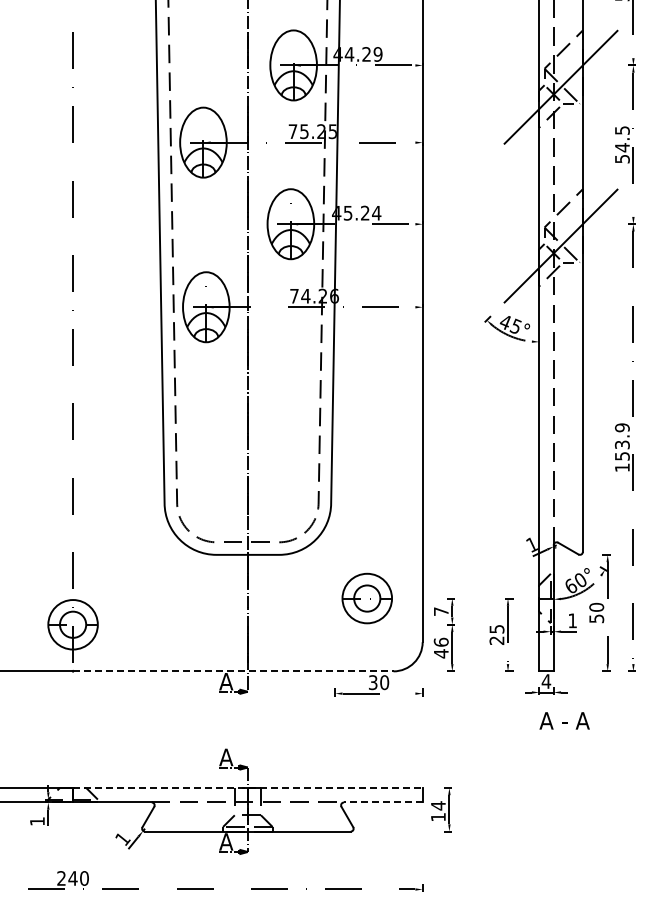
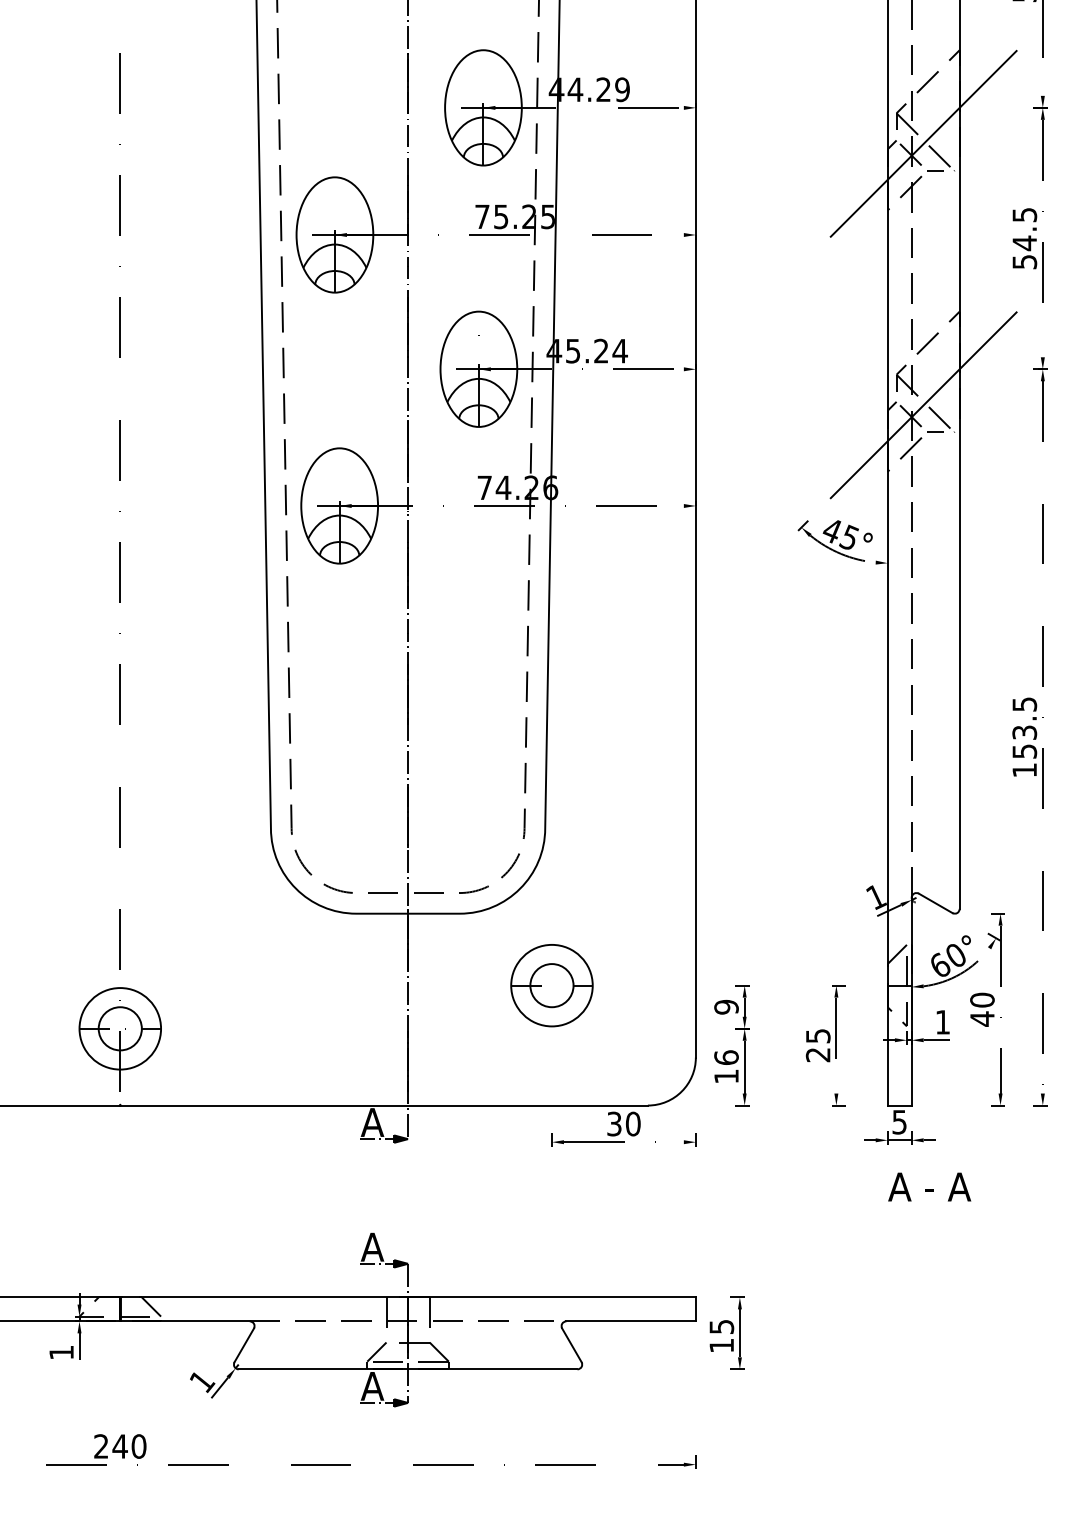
text: (622, 427) -> (1024, 703), 153.9 -> 153.5
part: (366, 598) -> (550, 985), moved
text: (440, 611) -> (725, 1006), 7 -> 9
text: (596, 618) -> (982, 1018), 50 -> 40
text: (441, 653) -> (726, 1076), 46 -> 16
line: (233, 671) -> (384, 1105), dashed -> solid
text: (546, 681) -> (899, 1122), 4 -> 5
line: (247, 787) -> (407, 1296), dashed -> solid
line: (382, 802) -> (629, 1321), dashed -> solid
text: (438, 805) -> (721, 1326), 14 -> 15

